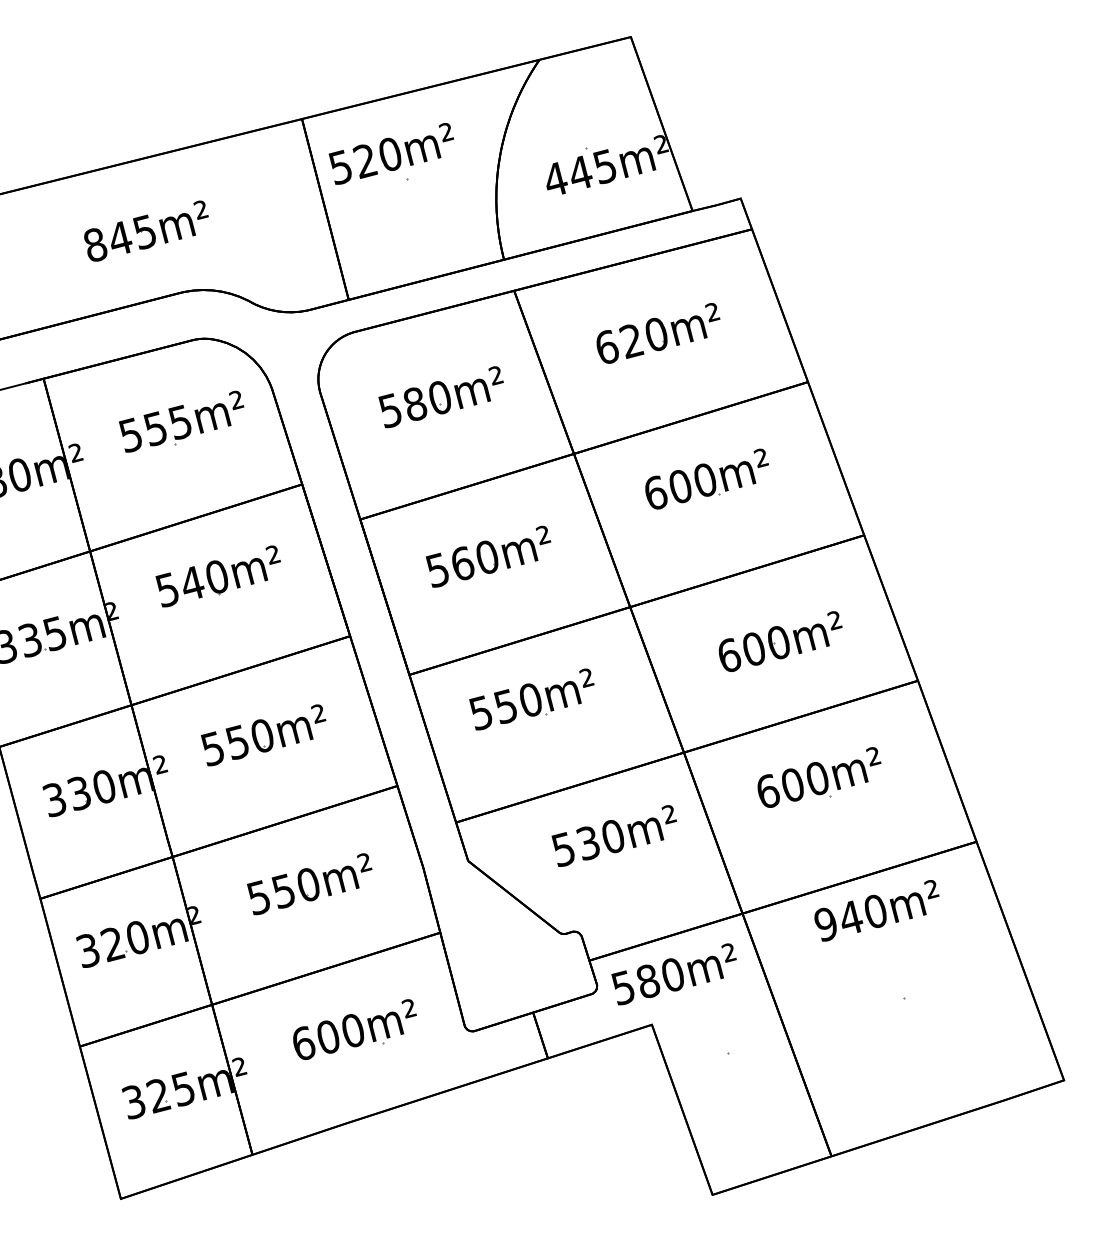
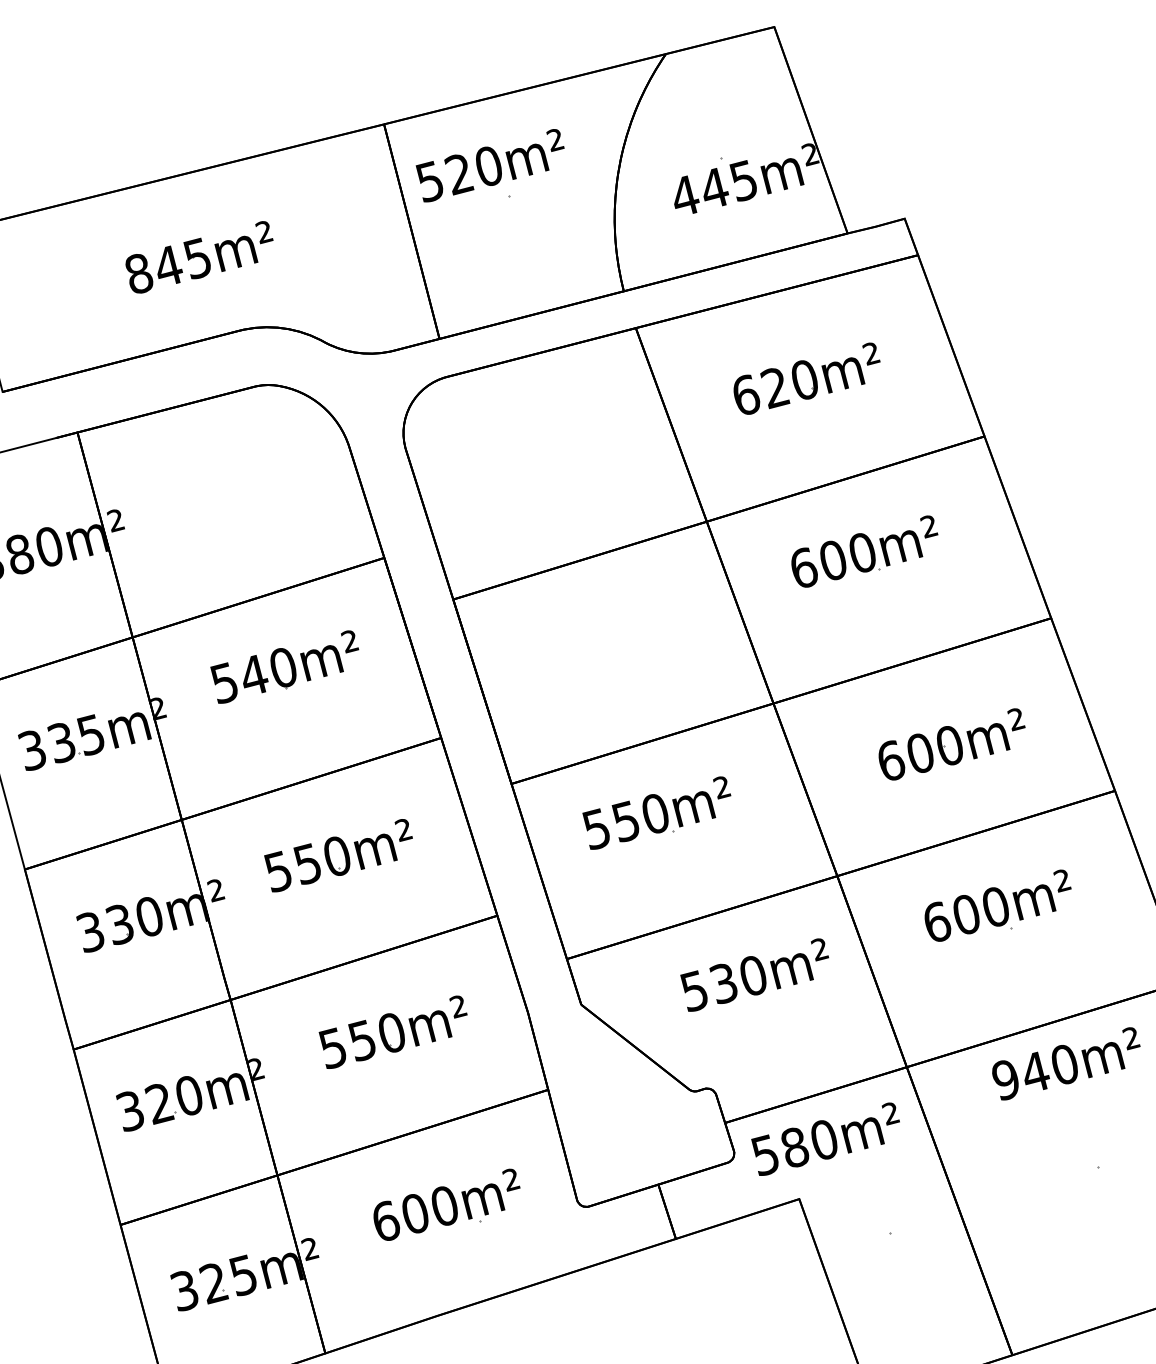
part: (440, 397) -> (548, 454), removed
part: (181, 421) -> (241, 483), removed
part: (488, 556) -> (605, 643), removed

